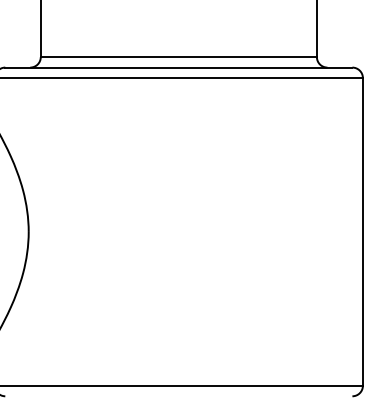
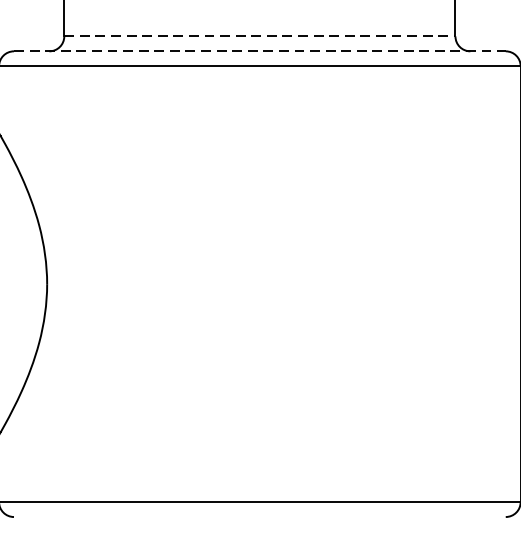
line: (179, 57) -> (260, 37), solid -> dashed
line: (178, 67) -> (259, 51), solid -> dashed

